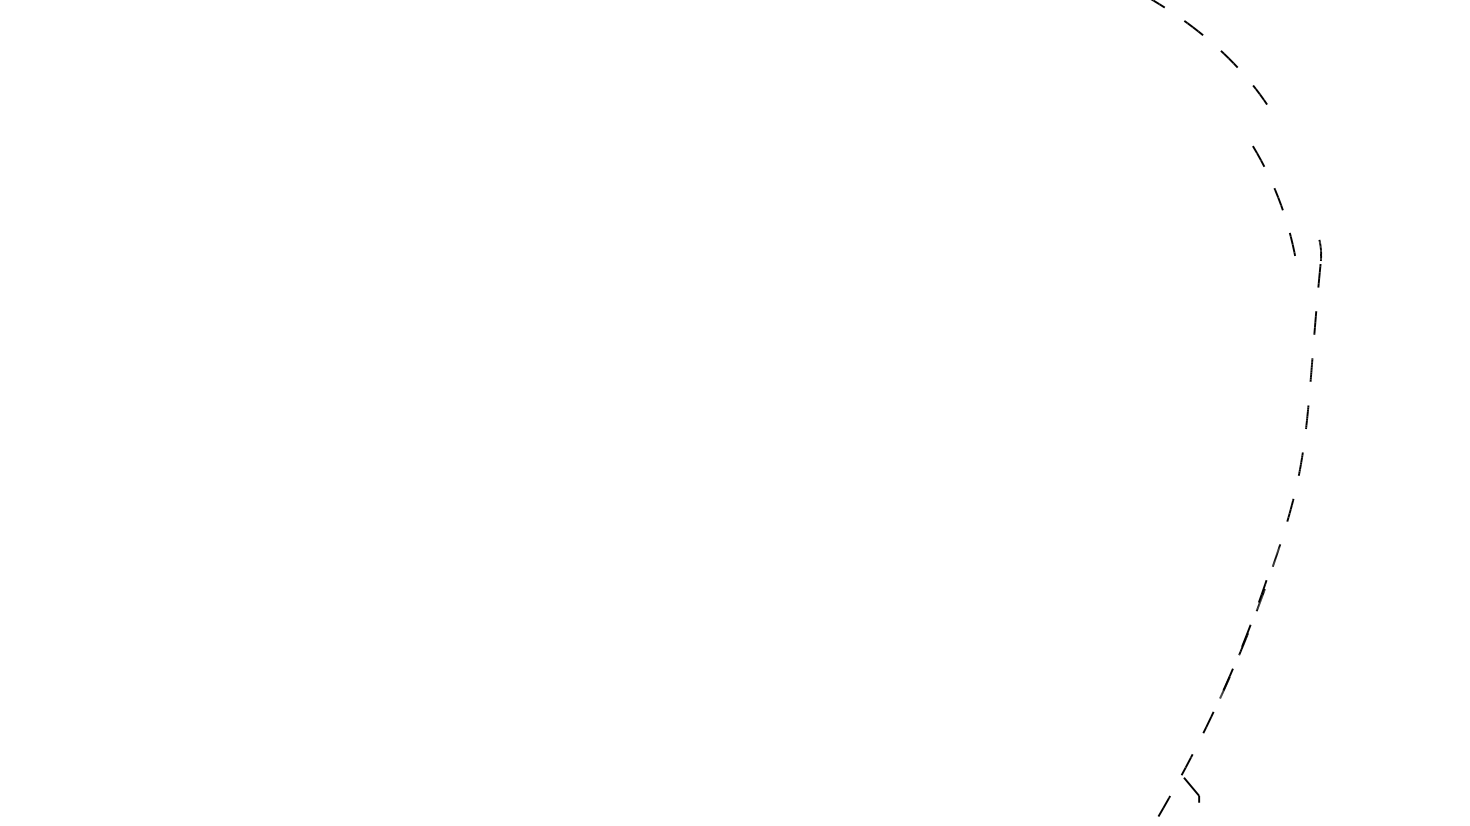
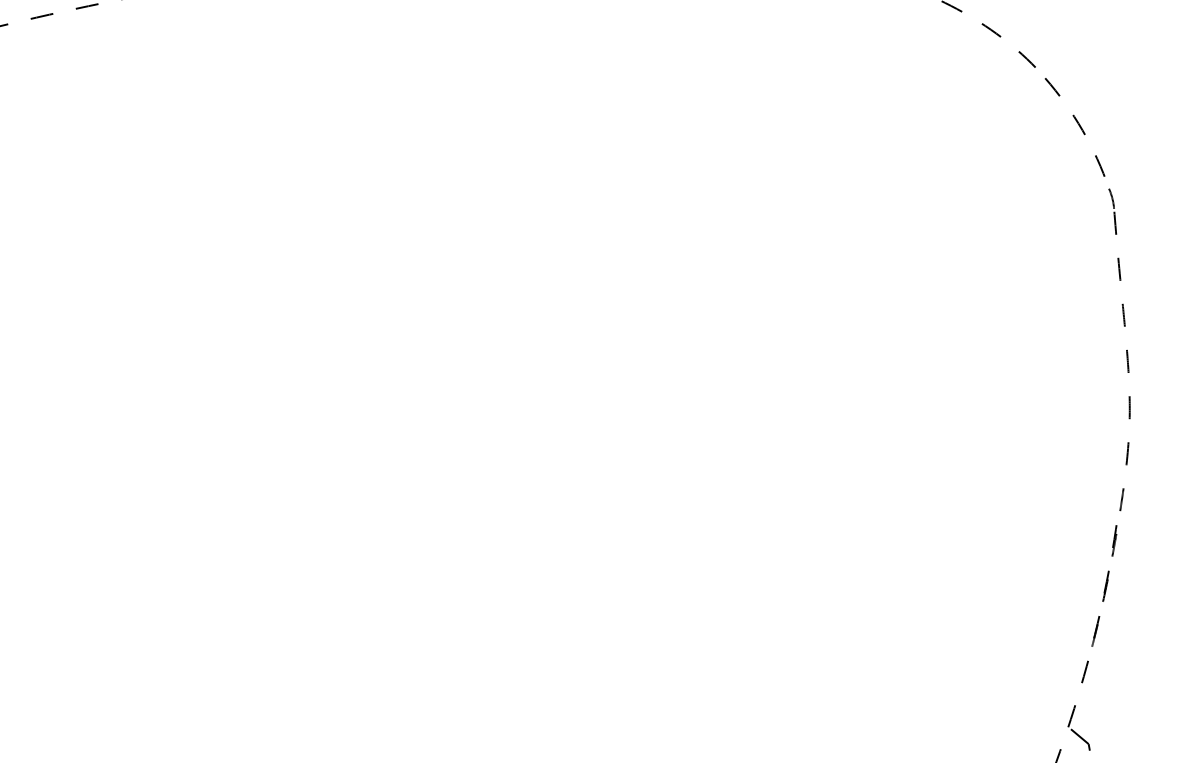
curve: (1277, 198) -> (1077, 124), moved

